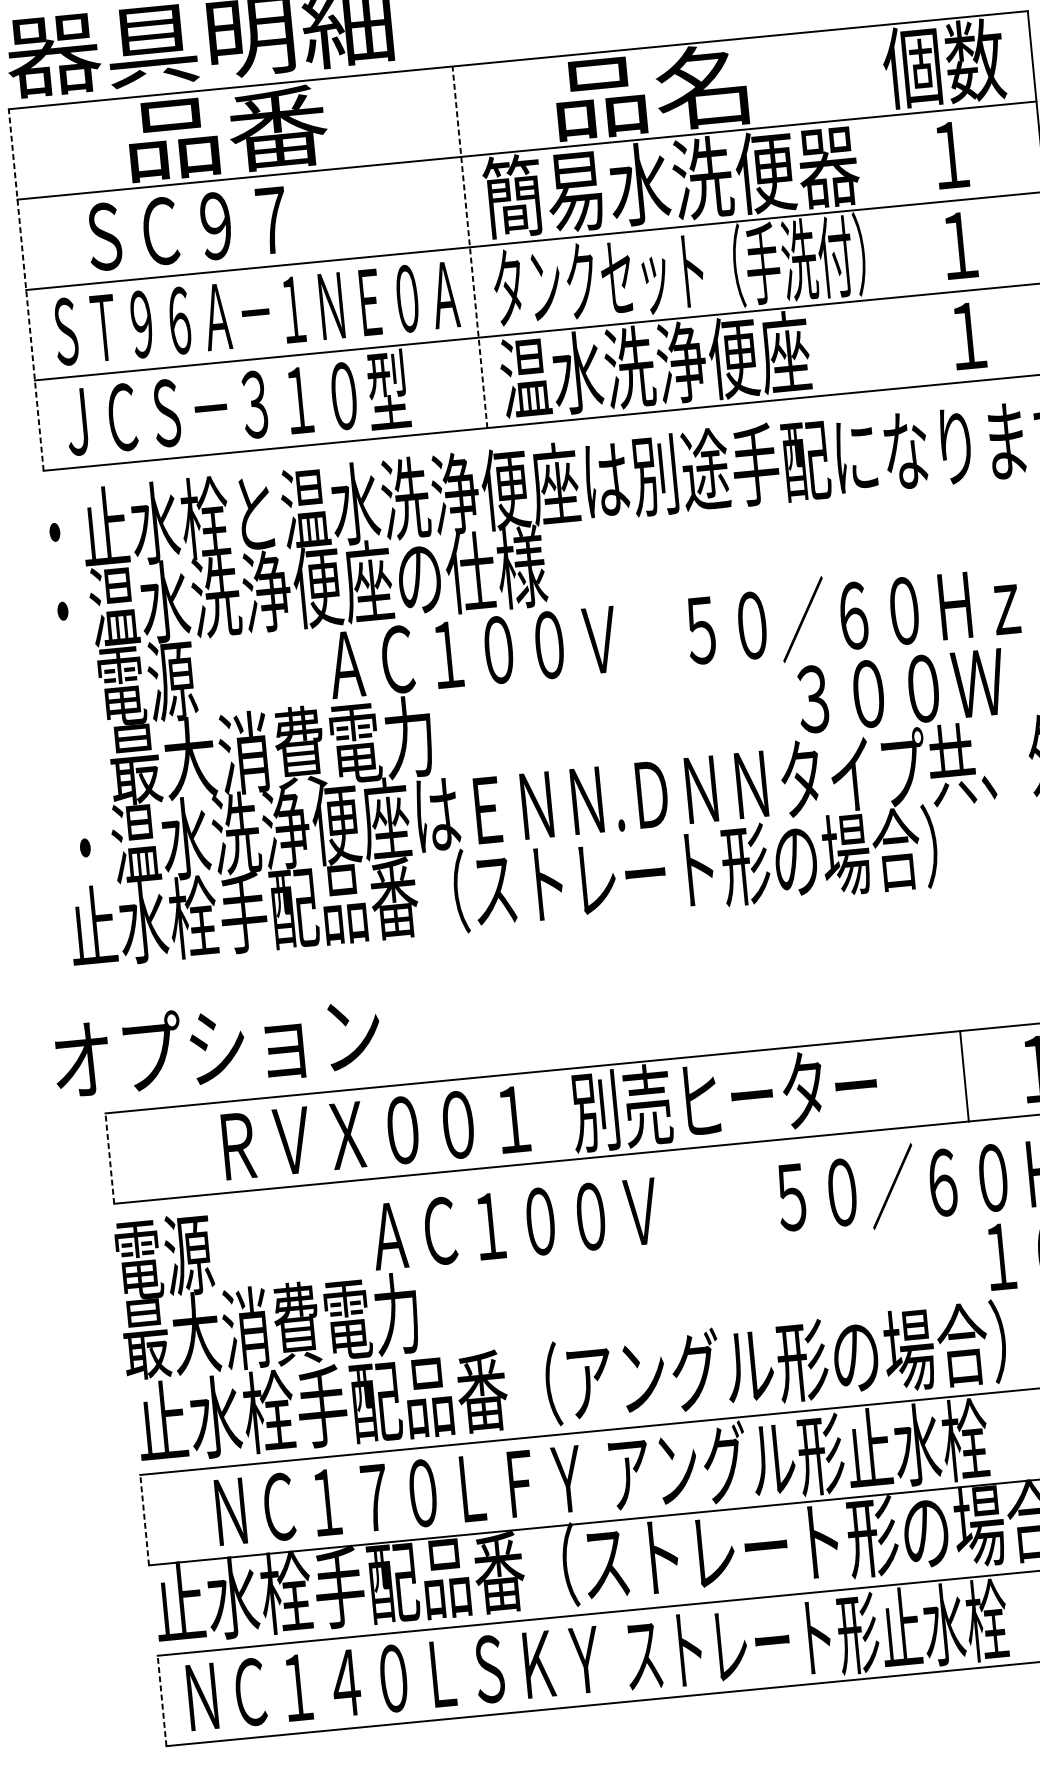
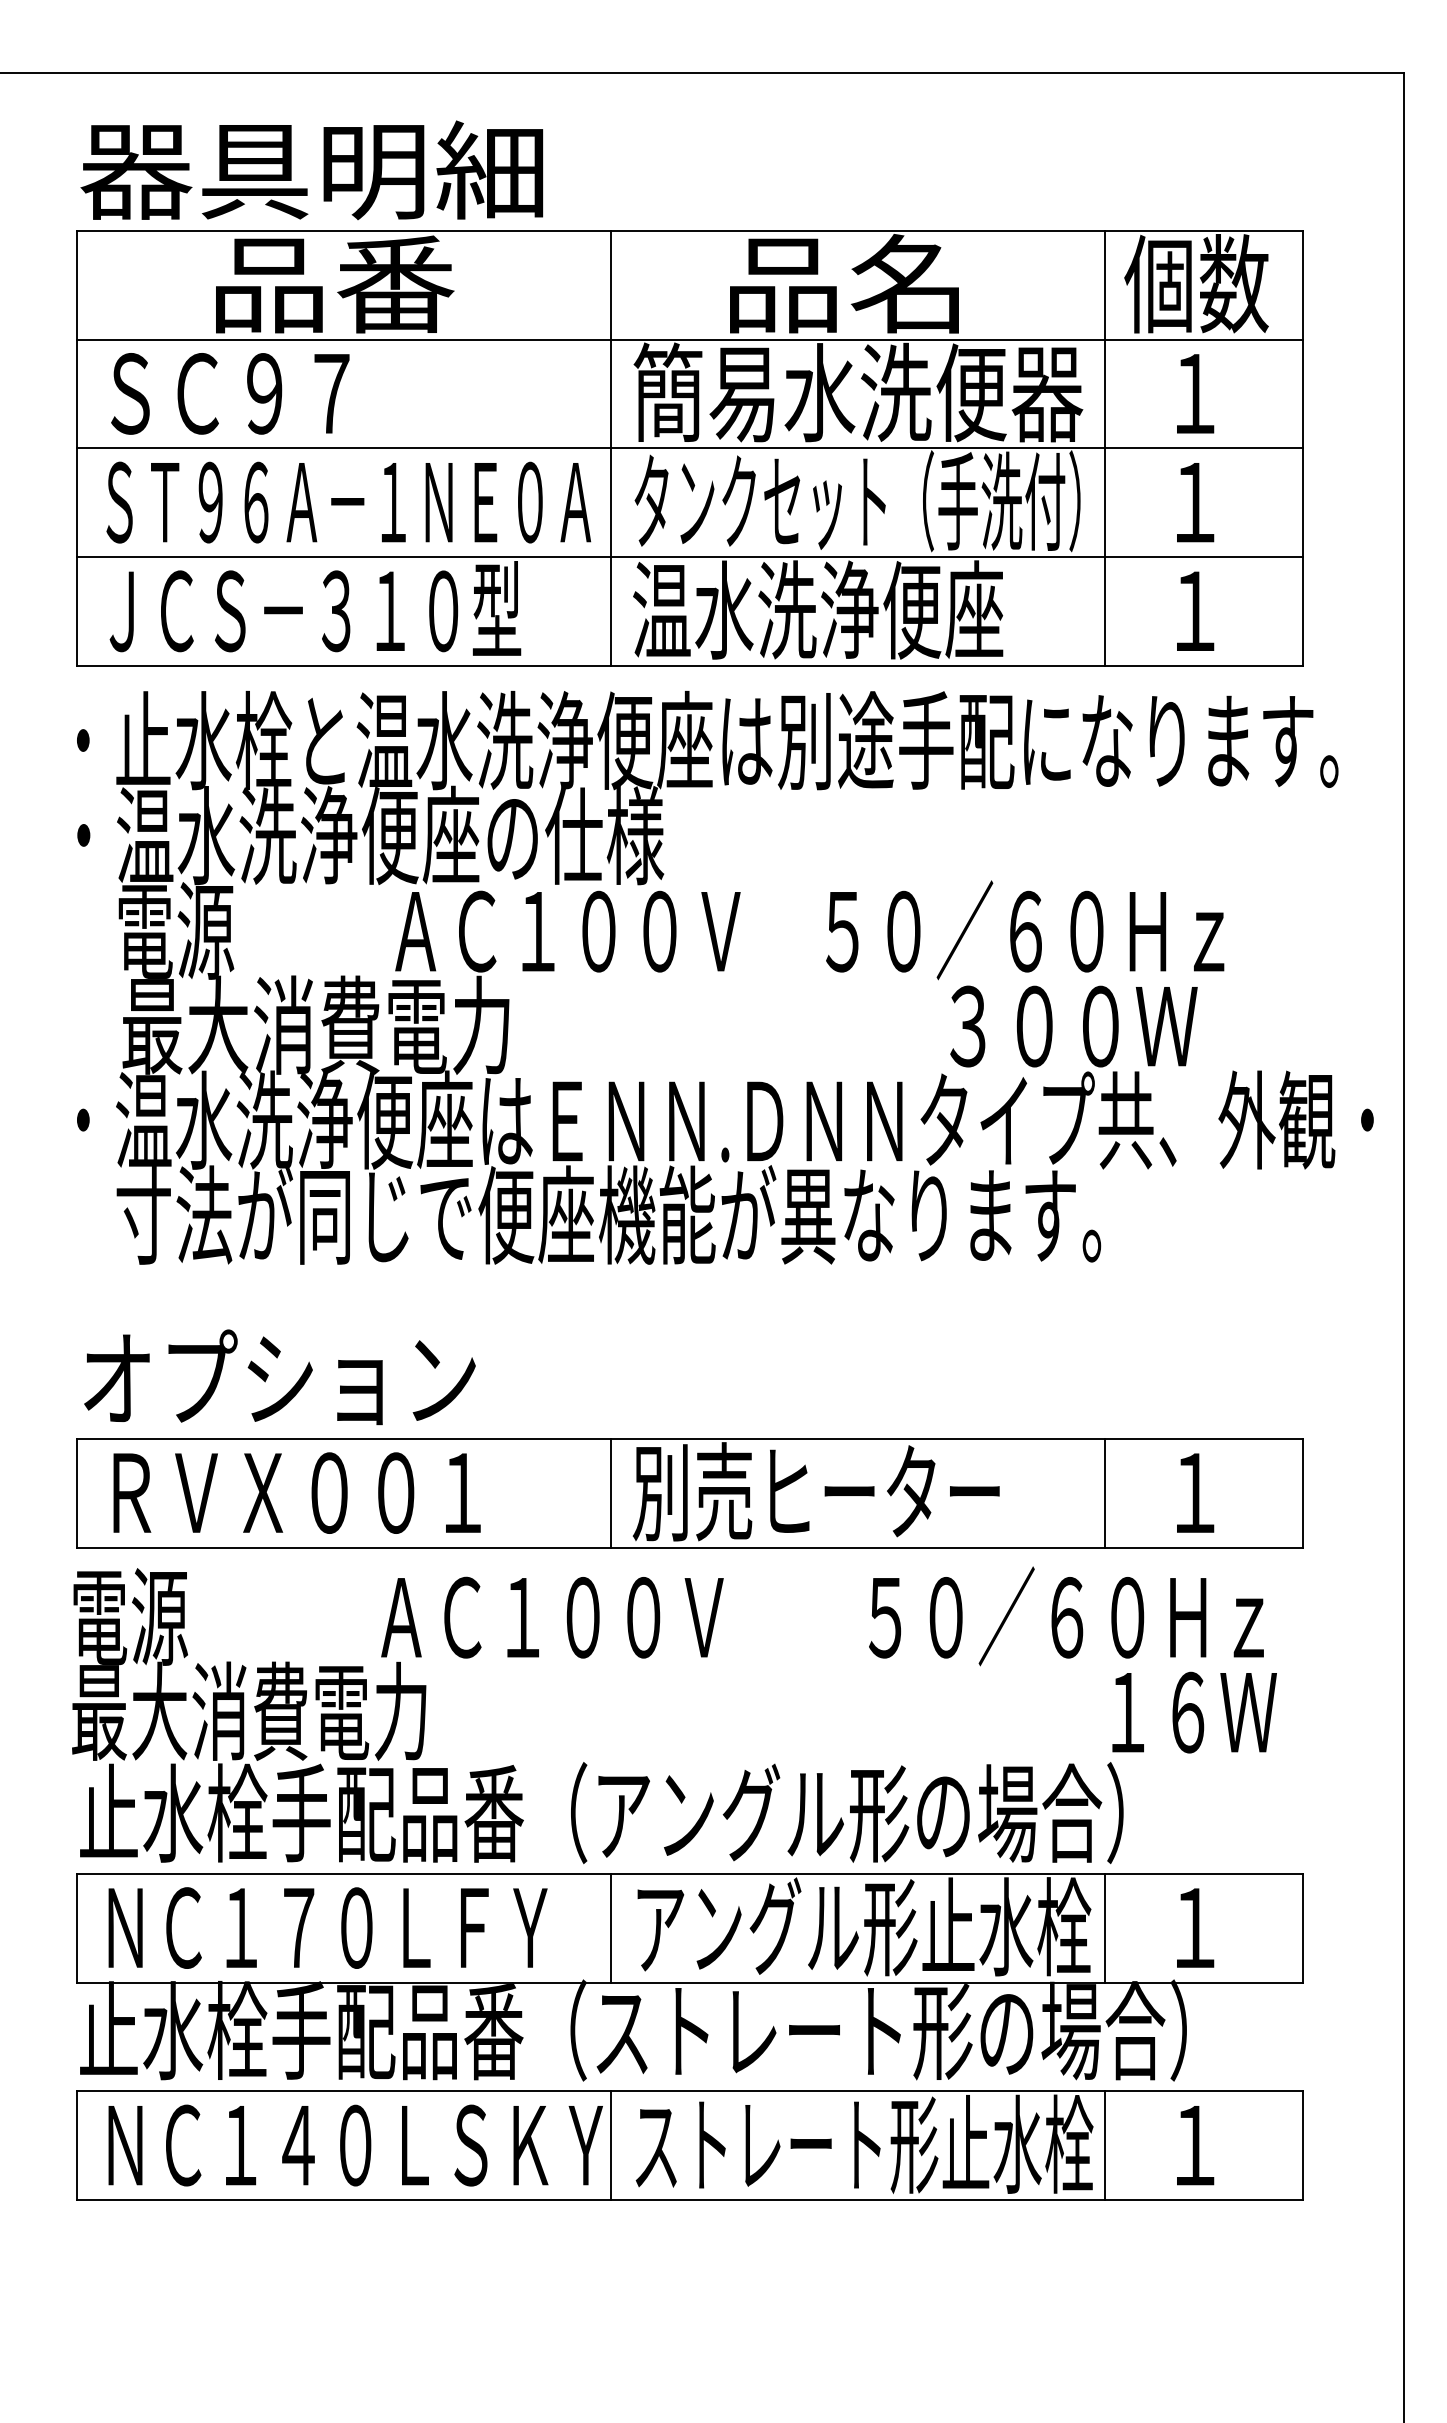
line: (881, 207) -> (1105, 447), added
text: (187, 228) -> (230, 393), moved
line: (469, 246) -> (610, 447), dashed -> solid
line: (25, 289) -> (76, 447), dashed -> solid
text: (504, 887) -> (578, 1215), 止水栓手配品番（ストレート形の場合） -> 寸法が同じで便座機能が異なります。
text: (216, 1046) -> (279, 1377), moved
line: (553, 1115) -> (610, 1492), added
text: (375, 1132) -> (296, 1492), moved
line: (109, 1158) -> (76, 1492), dashed -> solid
line: (999, 1437) -> (1105, 1927), added
line: (588, 1476) -> (610, 1927), added
text: (398, 1495) -> (327, 1927), moved
line: (144, 1519) -> (76, 1927), dashed -> solid
line: (1017, 1618) -> (1105, 2145), added
line: (605, 1658) -> (610, 2145), added
line: (161, 1700) -> (76, 2145), dashed -> solid

